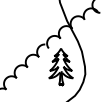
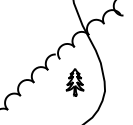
part: (60, 67) -> (74, 82), size x0.6

